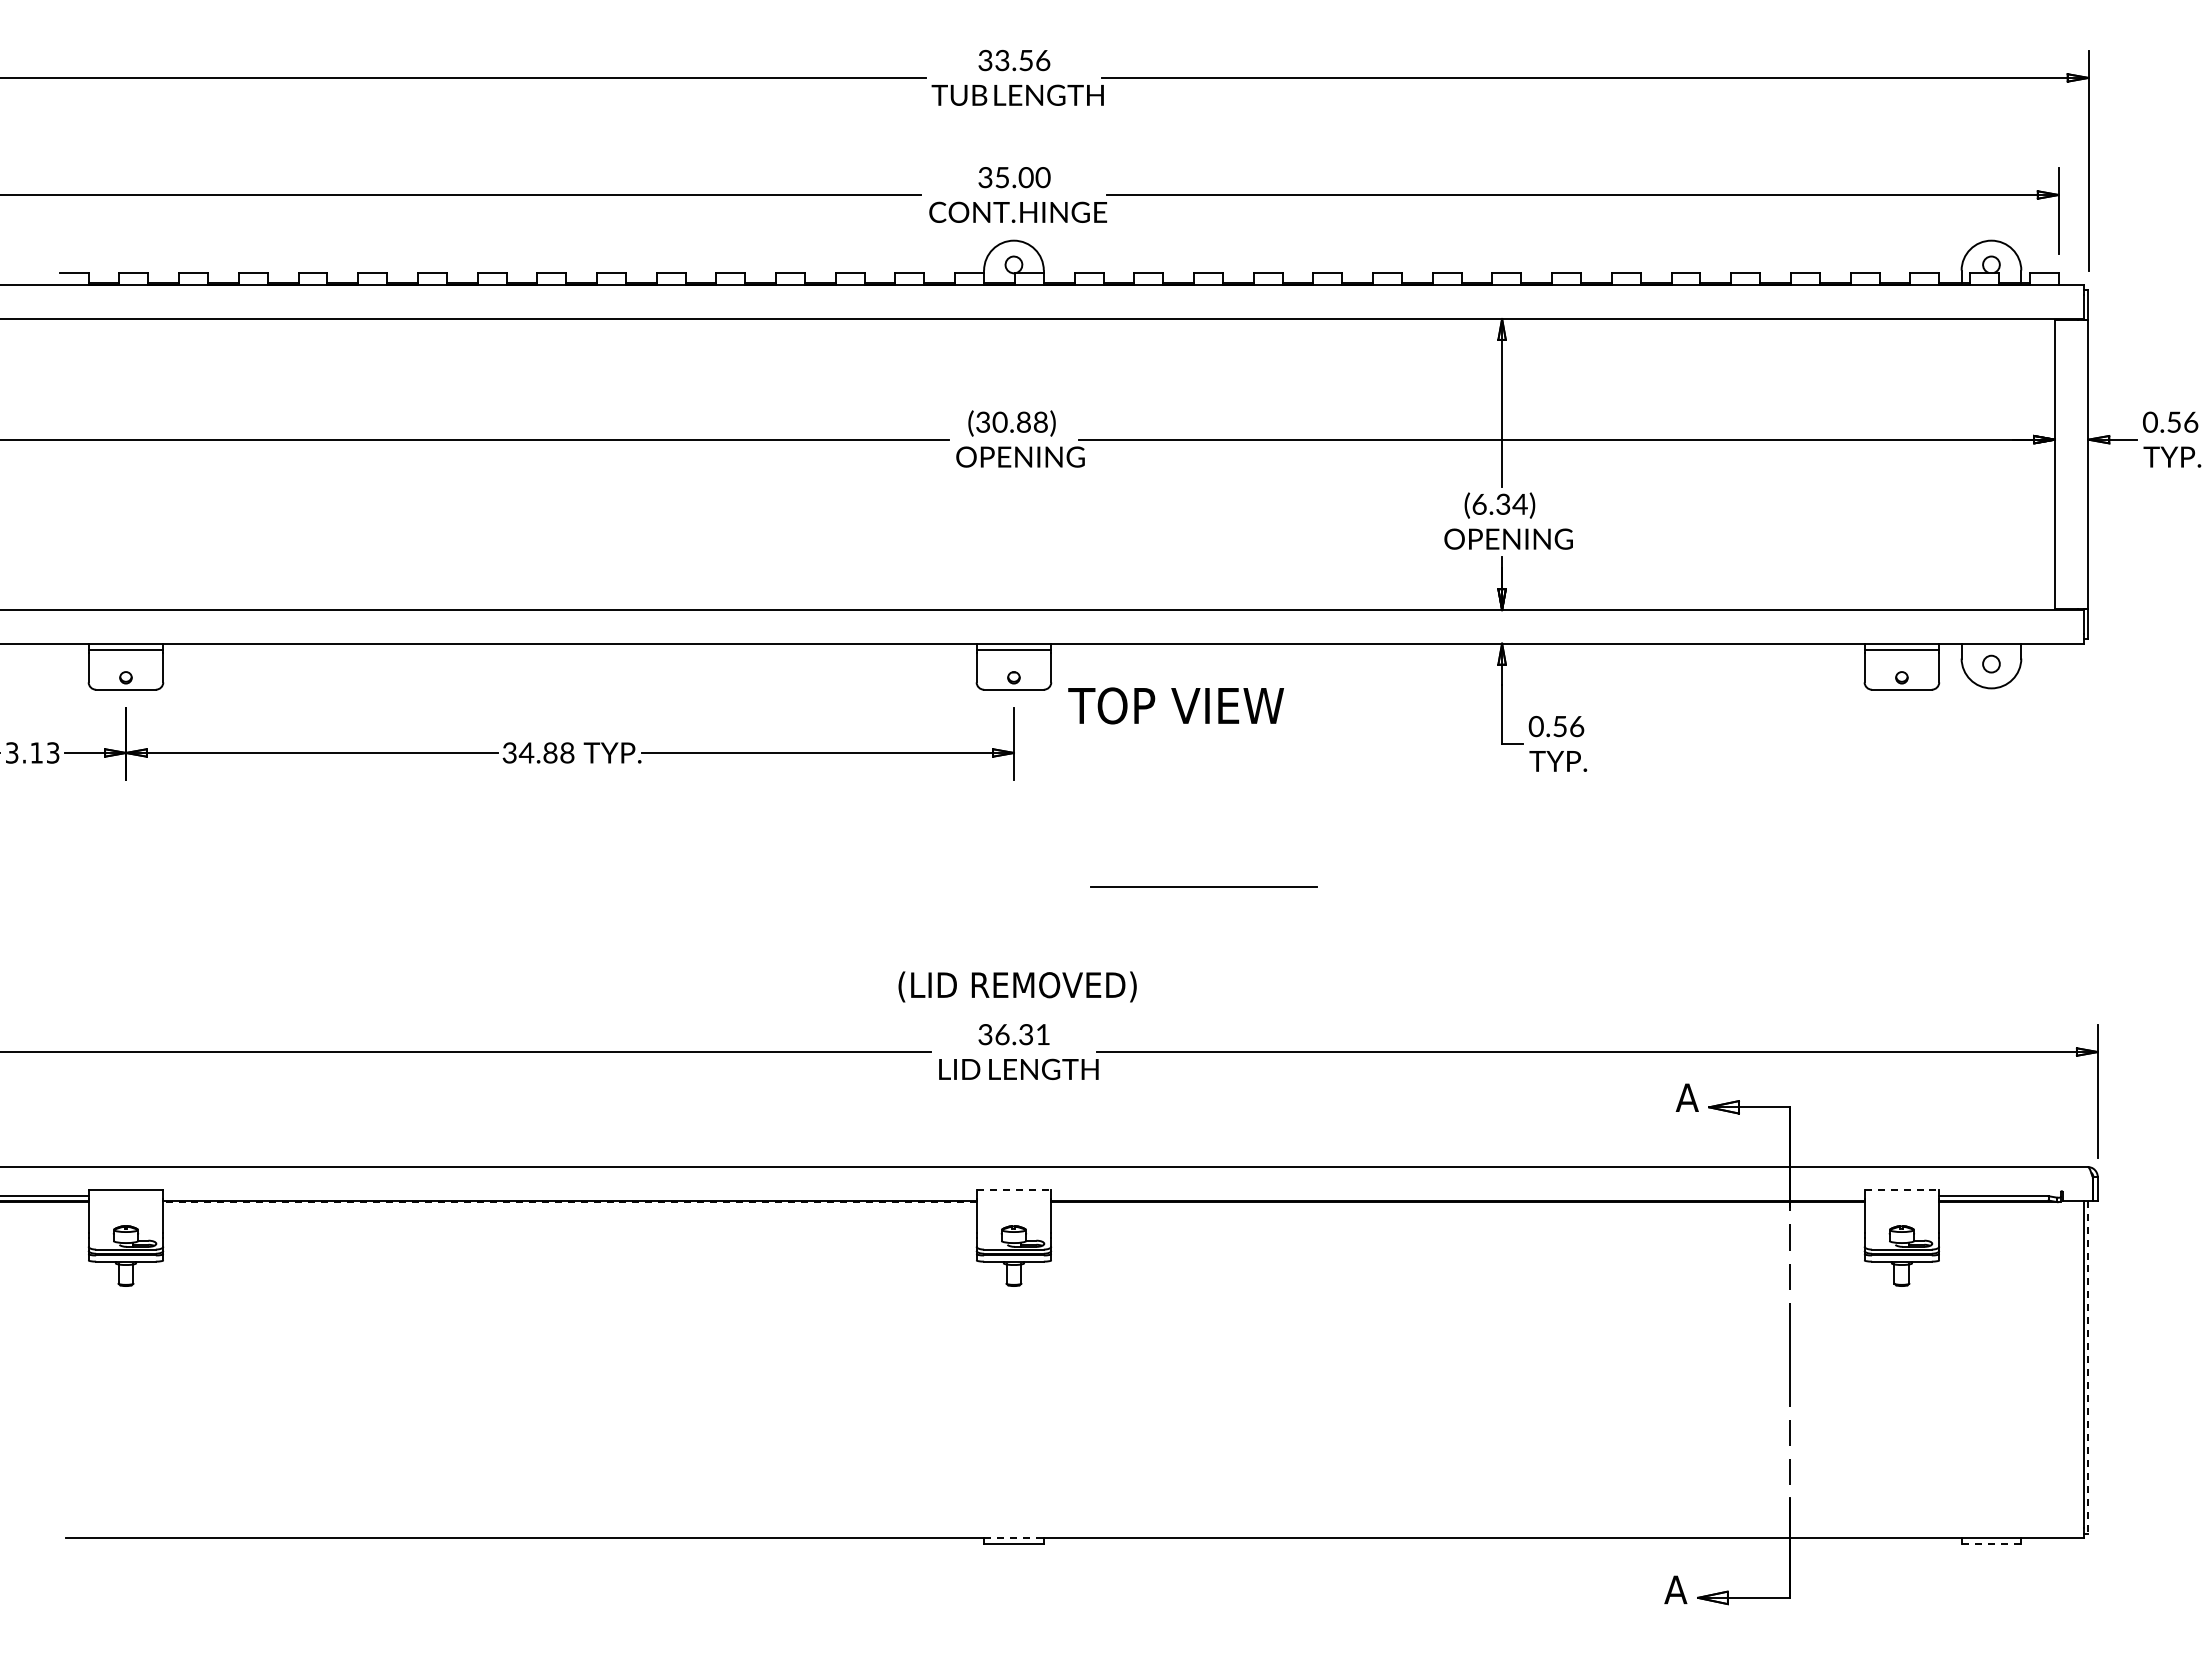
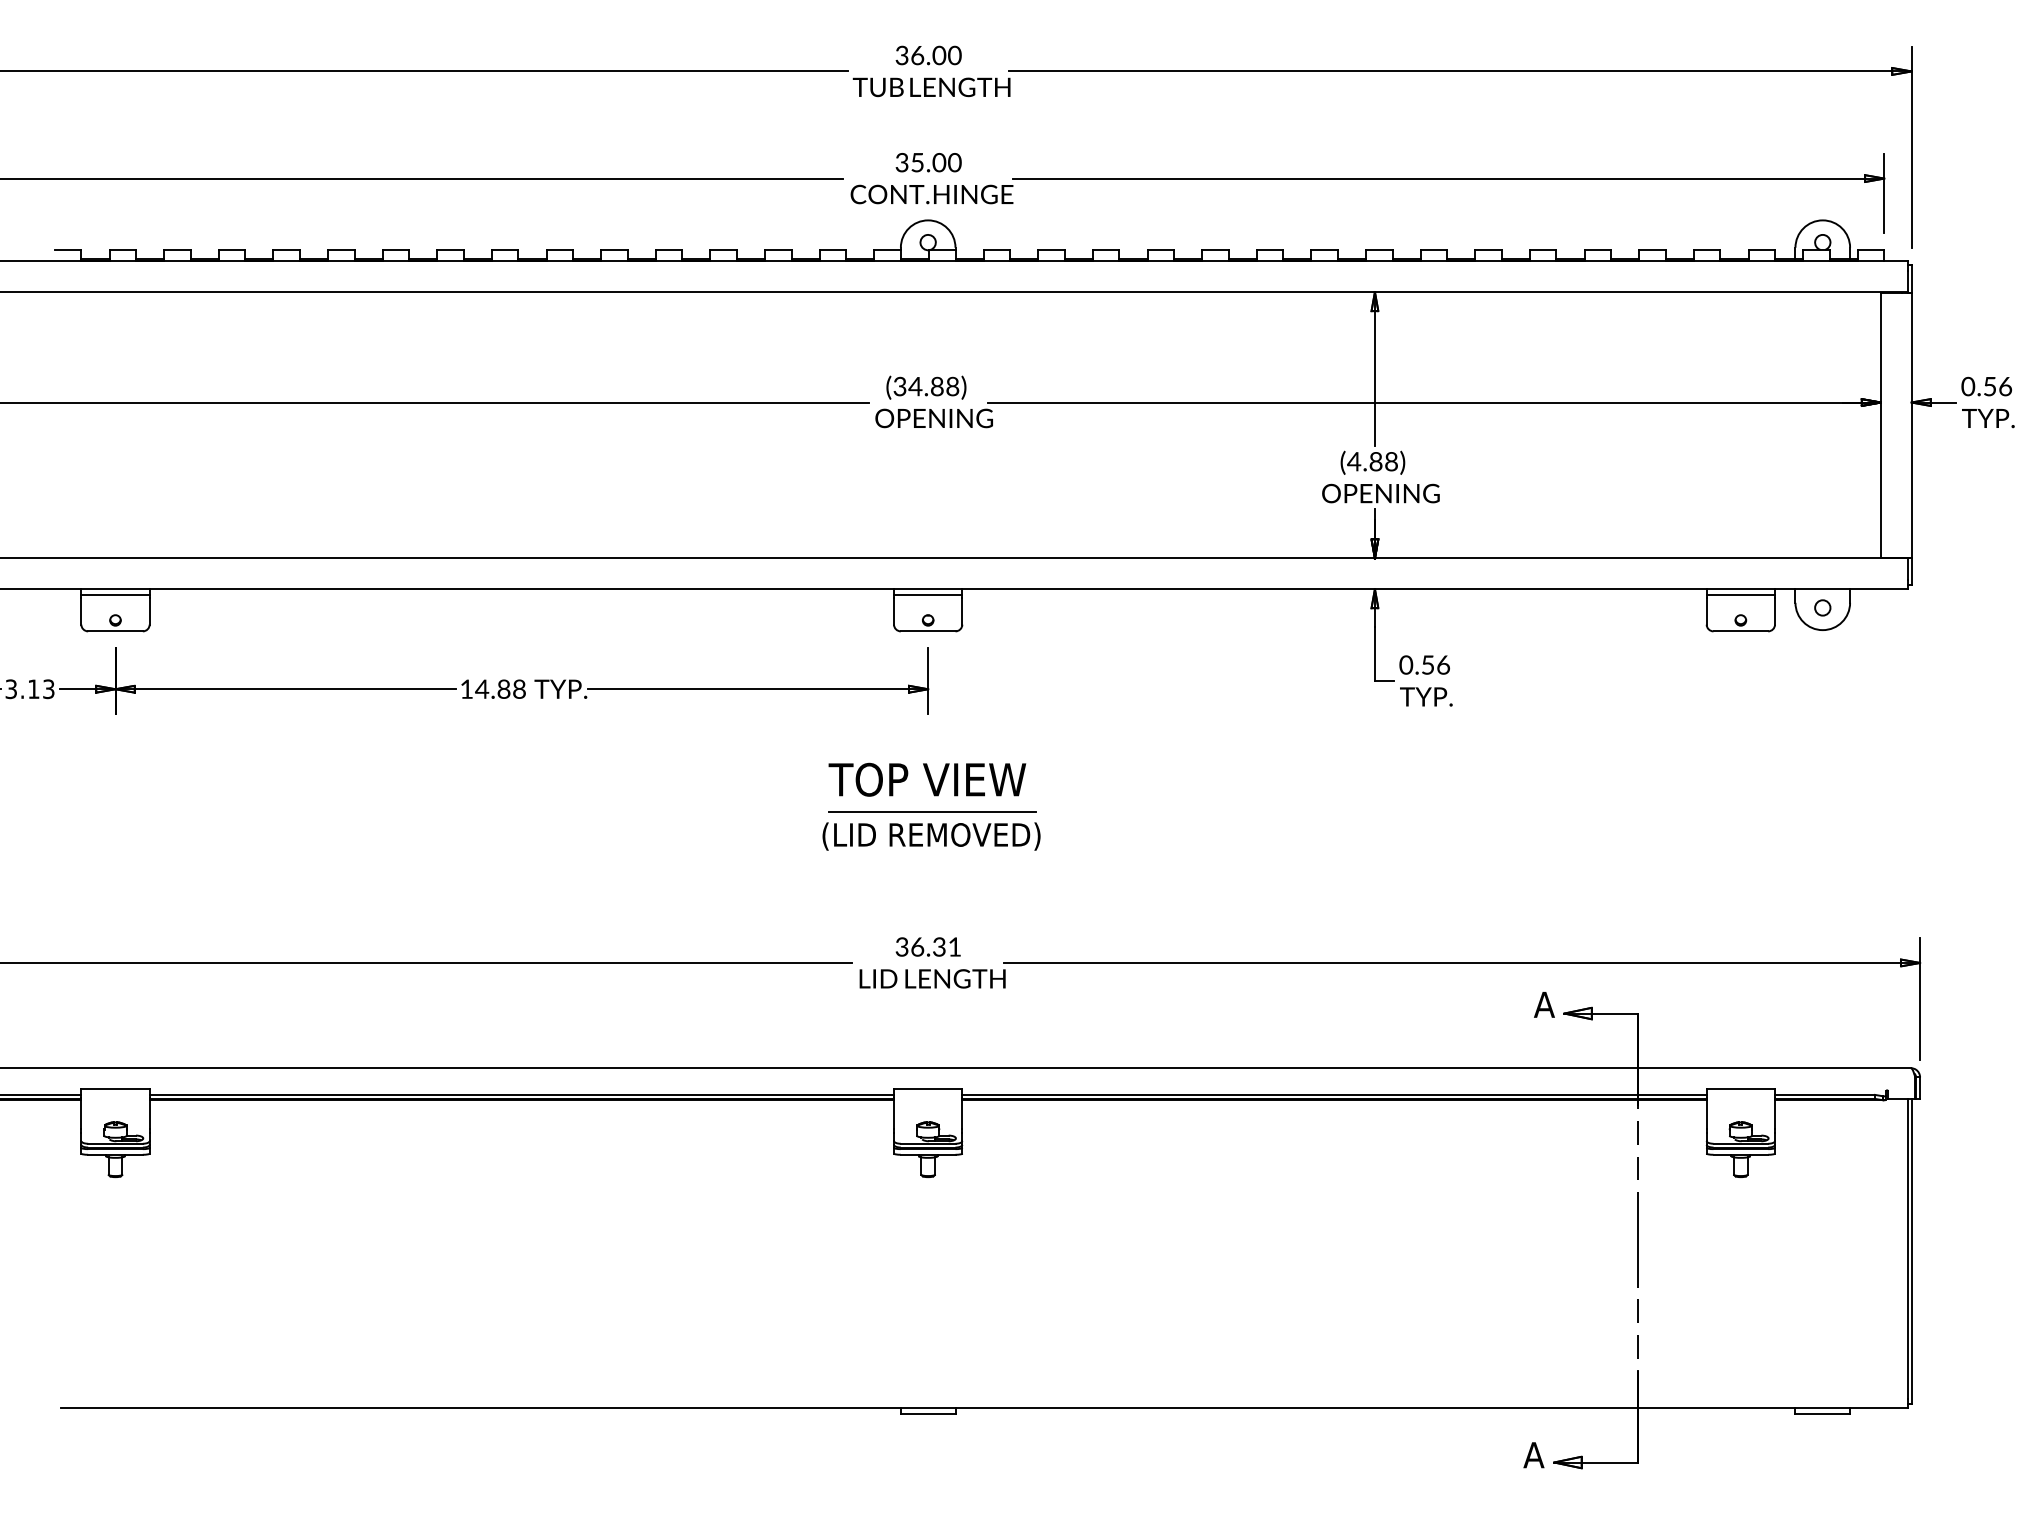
text: (1022, 60) -> (935, 55), 33.56 -> 36.00
text: (999, 421) -> (914, 385), (30.88) -> (34.88)
text: (1499, 503) -> (1372, 460), (6.34) -> (4.88)
text: (1175, 705) -> (926, 779), moved
text: (509, 752) -> (466, 688), 34.88 -> 14.88
line: (1203, 886) -> (931, 811), moved
text: (1017, 986) -> (931, 836), moved
line: (1014, 1189) -> (928, 1088), dashed -> solid
line: (1902, 1189) -> (1741, 1088), dashed -> solid
line: (569, 1196) -> (521, 1095), added
line: (1457, 1196) -> (1334, 1095), added
line: (569, 1202) -> (521, 1100), dashed -> solid
line: (2088, 1367) -> (1911, 1251), dashed -> solid
line: (1013, 1538) -> (927, 1408), dashed -> solid
line: (1991, 1544) -> (1822, 1413), dashed -> solid

